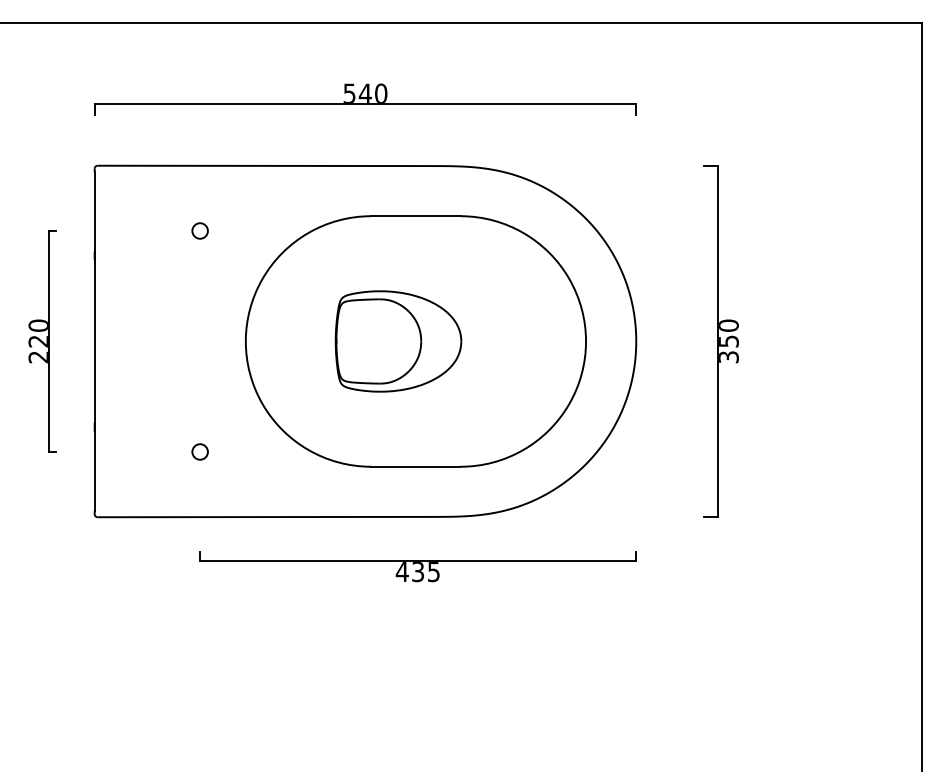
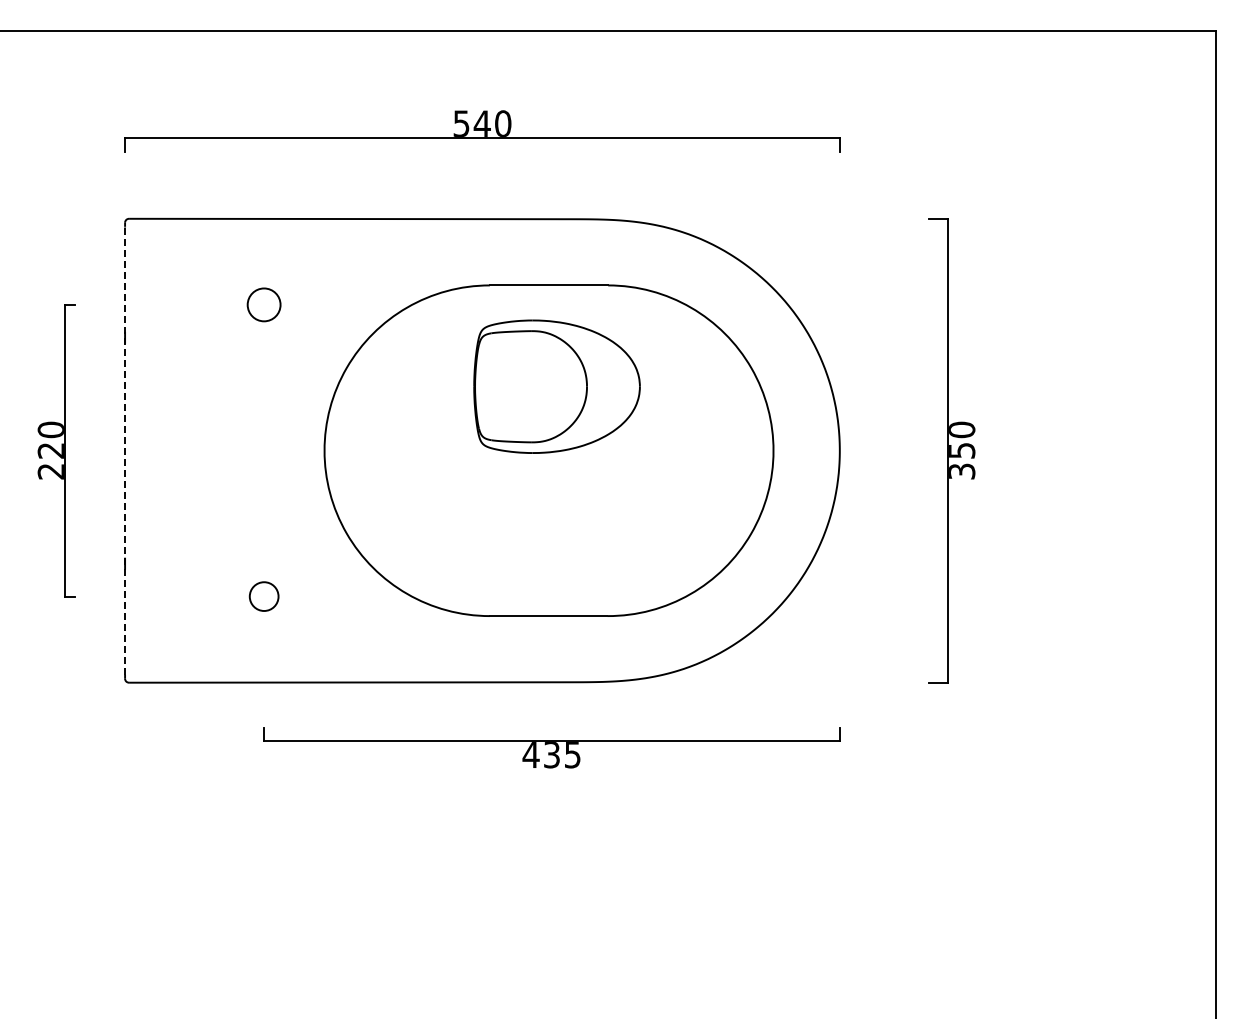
circle: (200, 230) -> (264, 304), size x1.6
line: (95, 341) -> (125, 450), solid -> dashed
part: (398, 341) -> (556, 386), moved
circle: (200, 451) -> (264, 596), size x1.4

